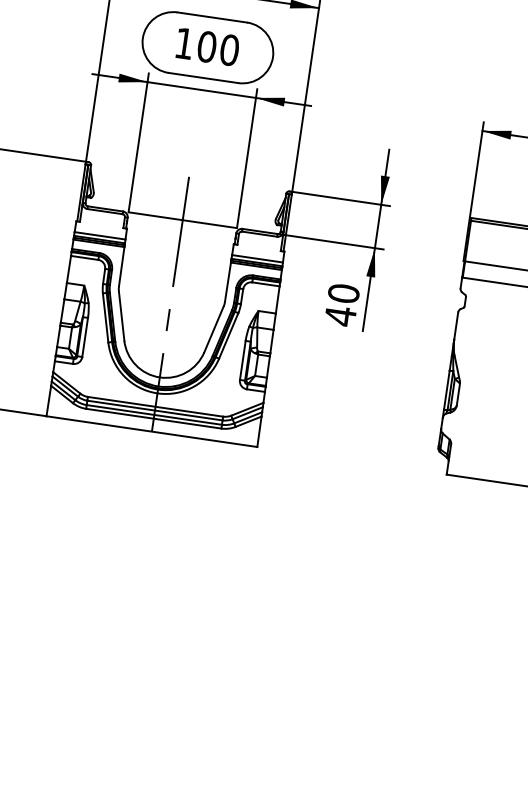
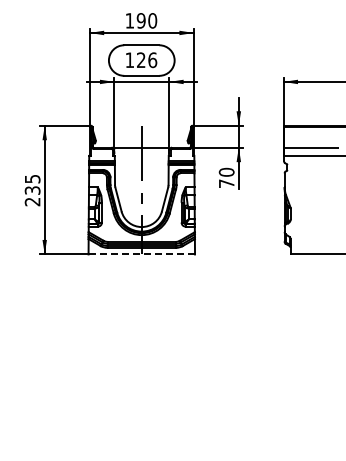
text: (217, 48) -> (146, 60), 100 -> 126
text: (340, 315) -> (226, 183), 40 -> 70
line: (153, 431) -> (142, 254), solid -> dashed

